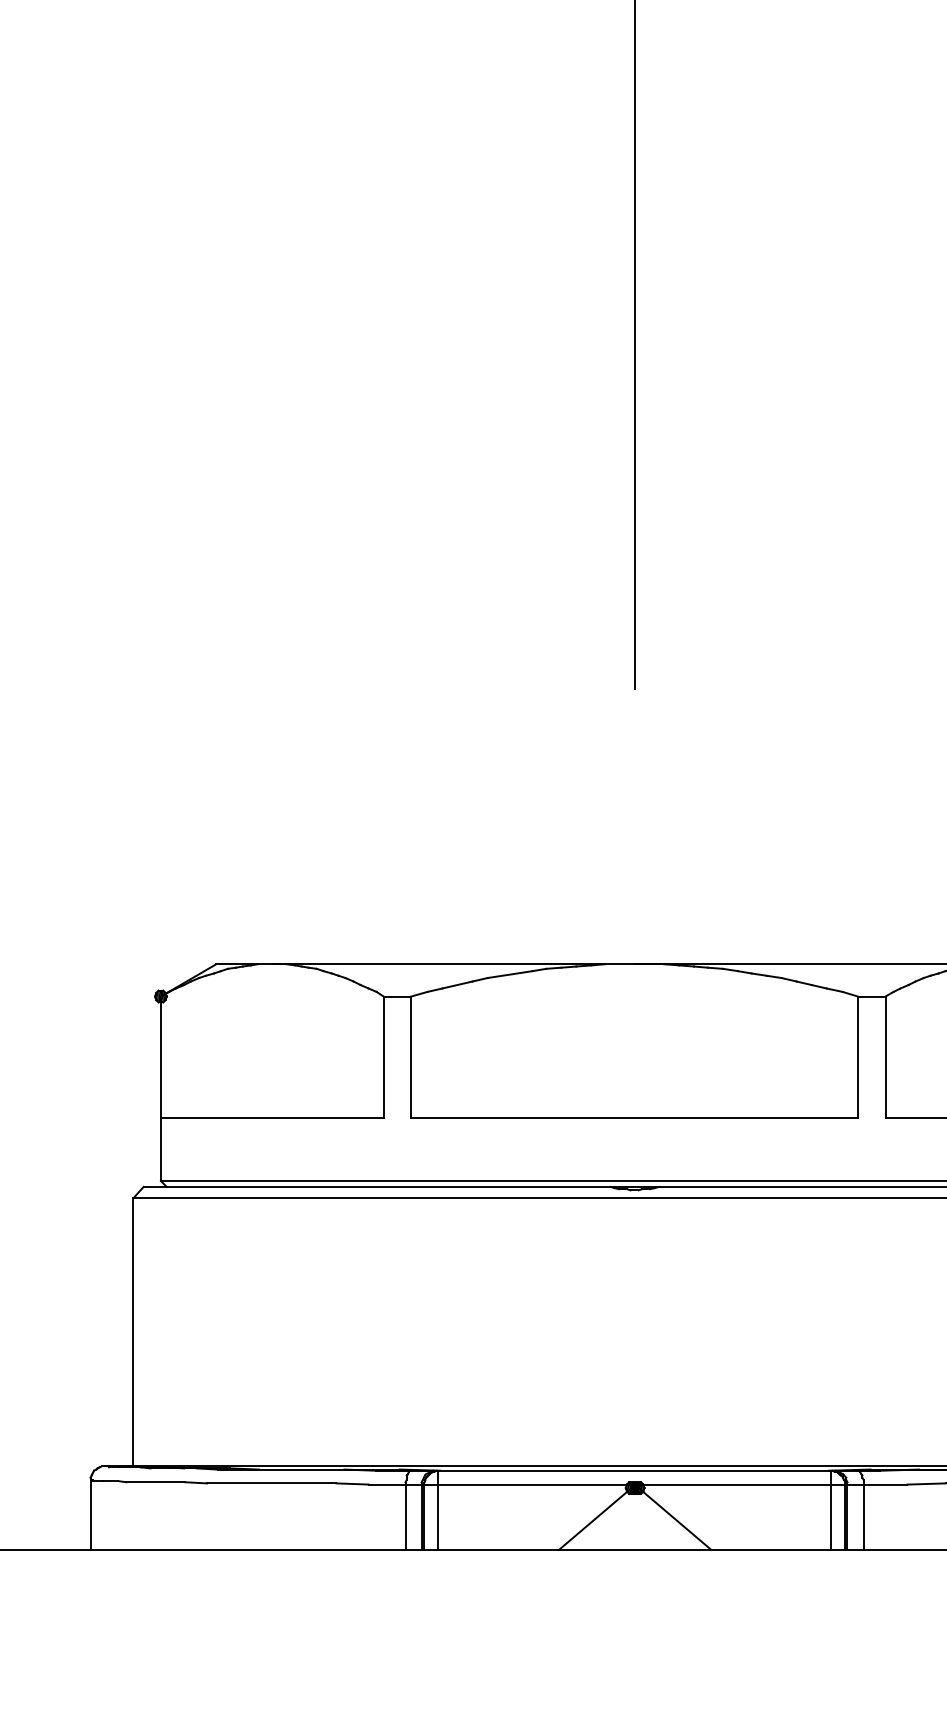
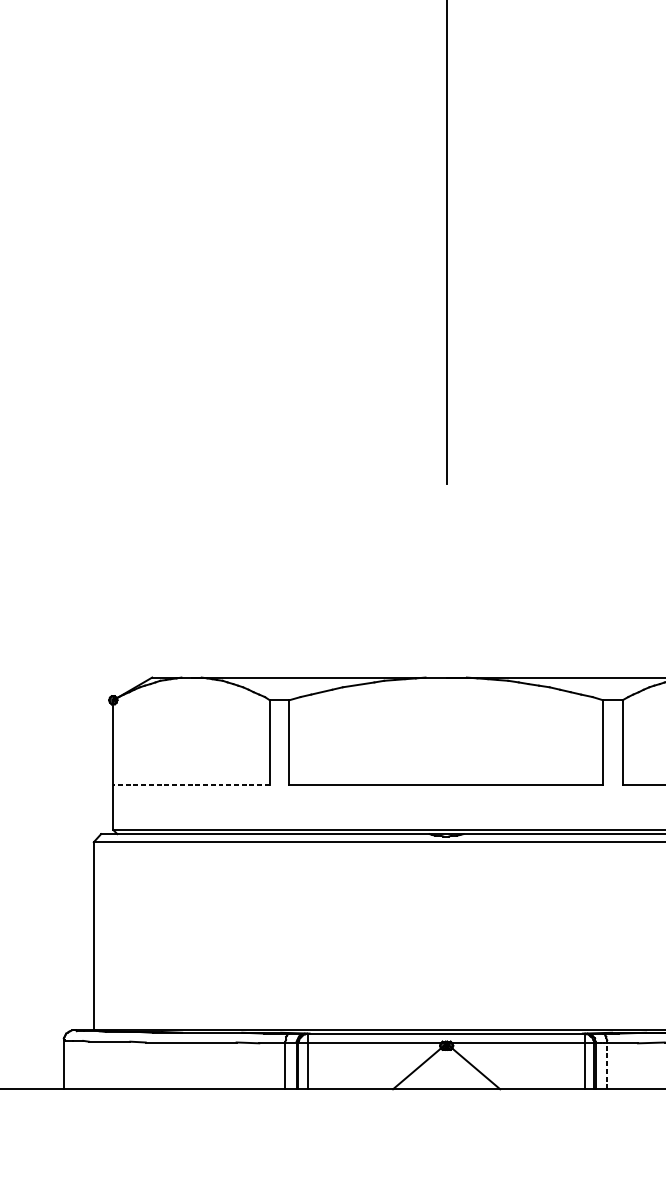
line: (271, 1117) -> (191, 785), solid -> dashed
line: (863, 1514) -> (607, 1064), solid -> dashed

